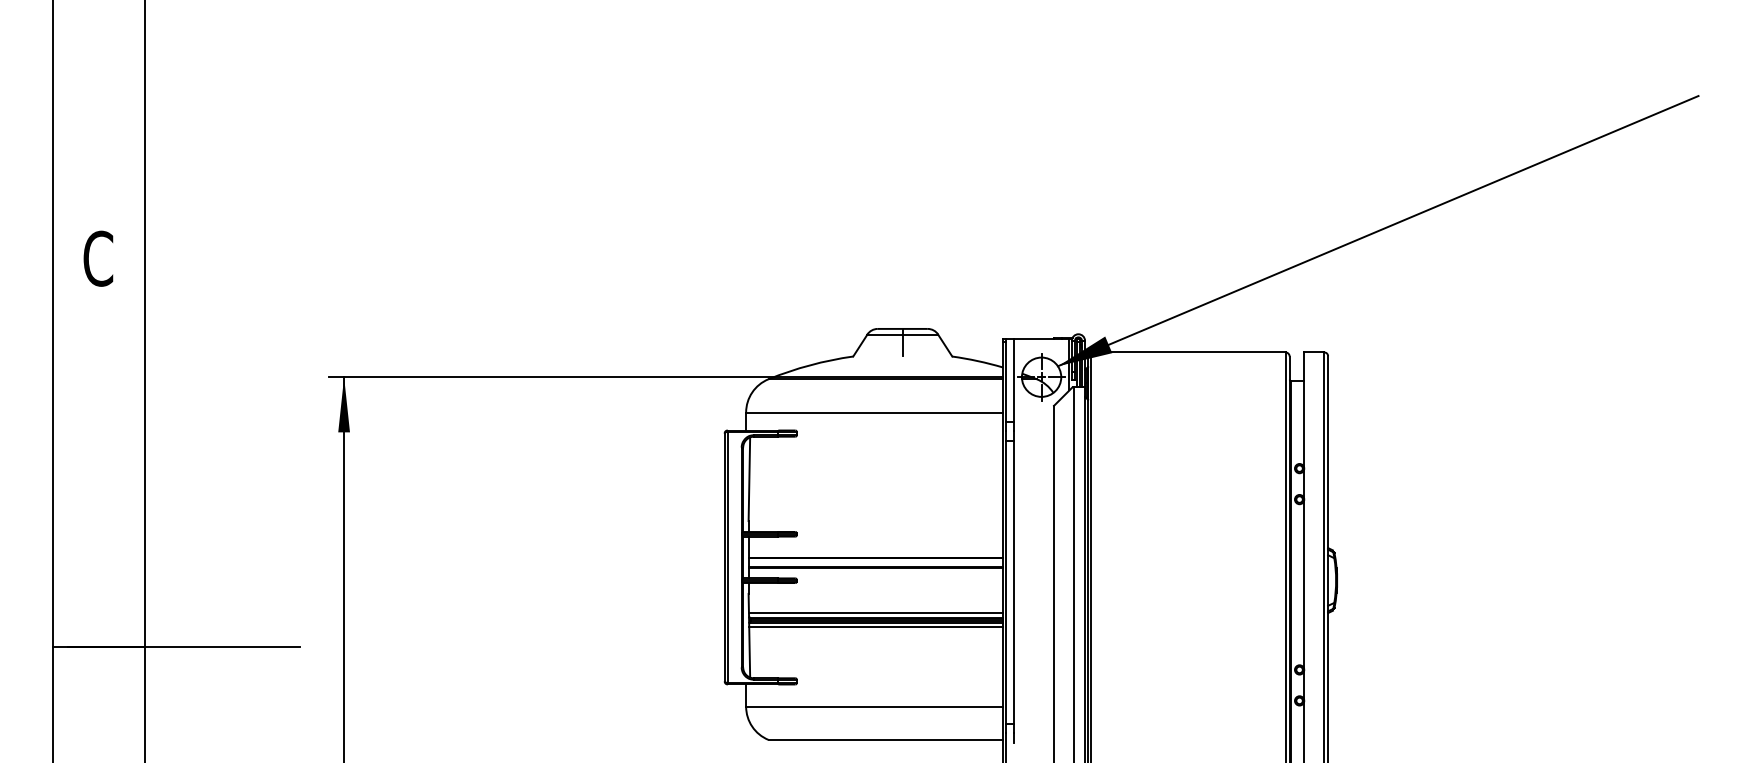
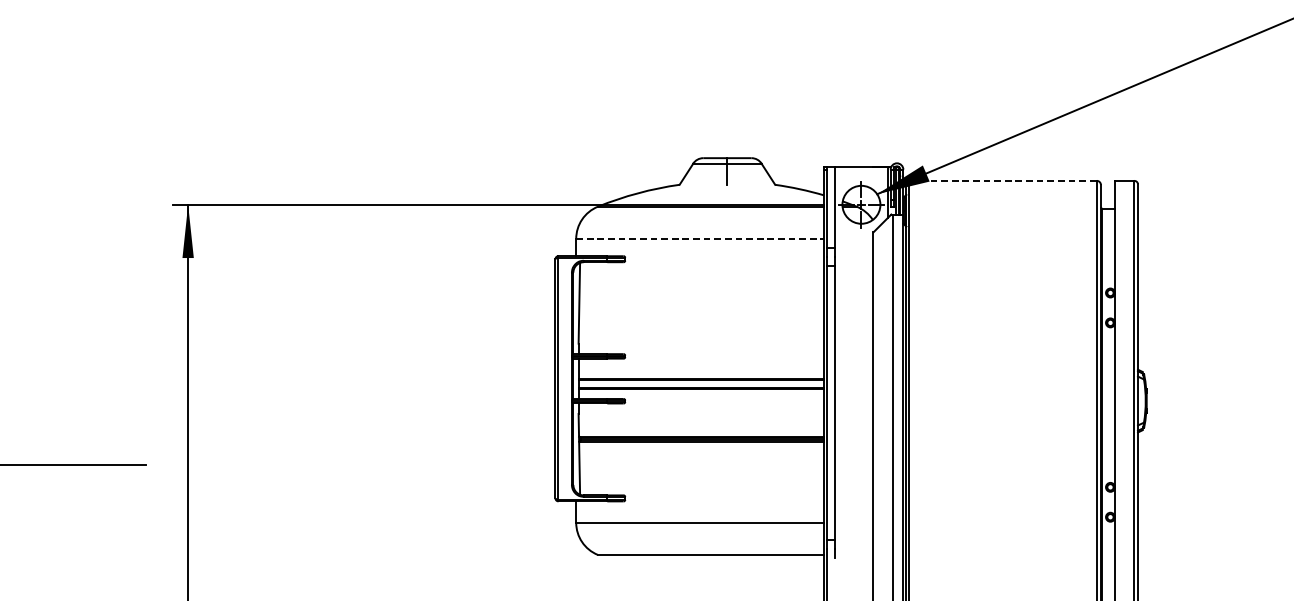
line: (1188, 352) -> (1003, 180), solid -> dashed
line: (875, 412) -> (701, 238), solid -> dashed
line: (875, 613) -> (701, 432), removed
line: (875, 627) -> (701, 446), removed

